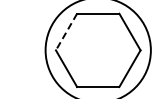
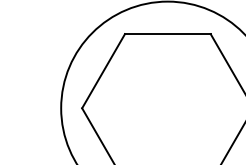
line: (66, 32) -> (103, 72), dashed -> solid

